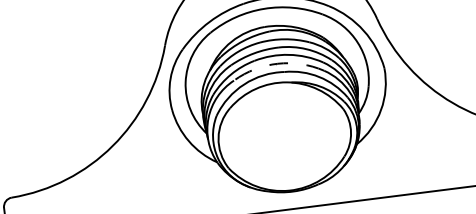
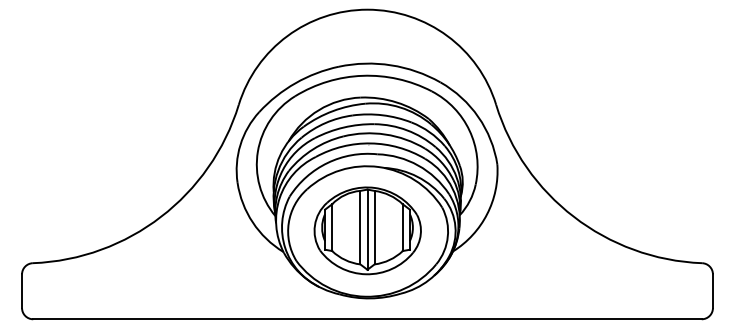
arc: (277, 63) -> (370, 143), dashed -> solid
part: (284, 135) -> (367, 230), added

